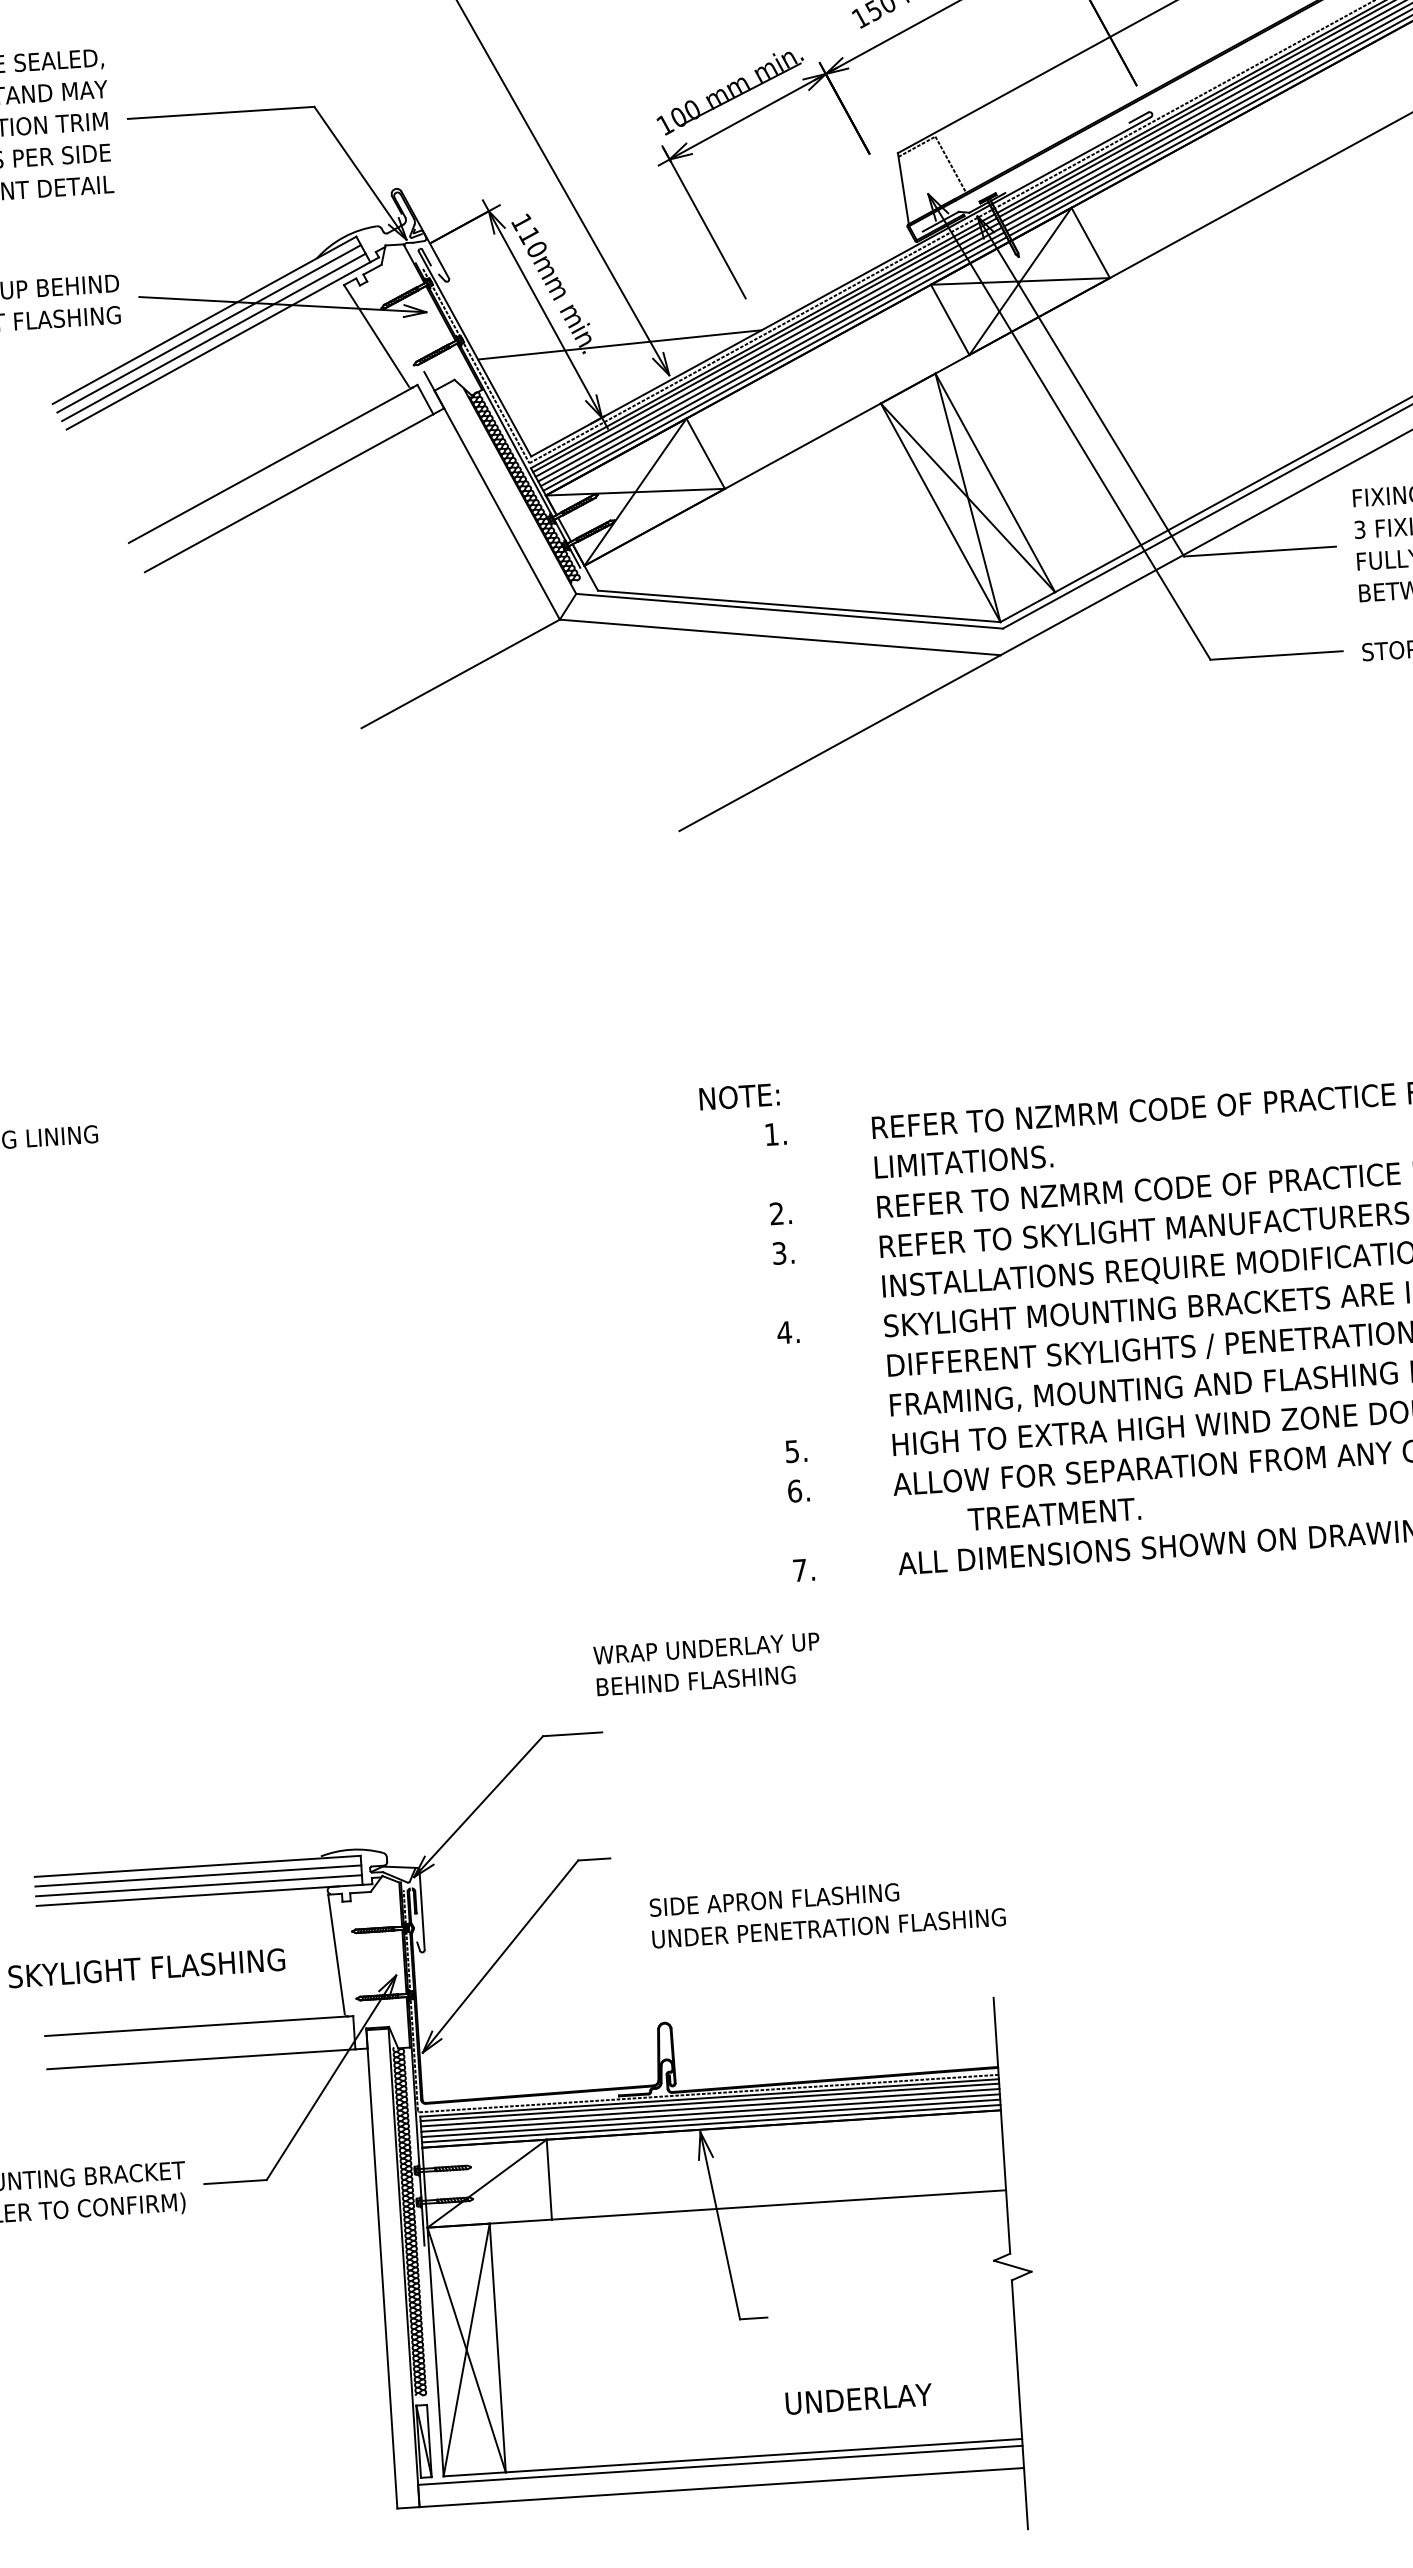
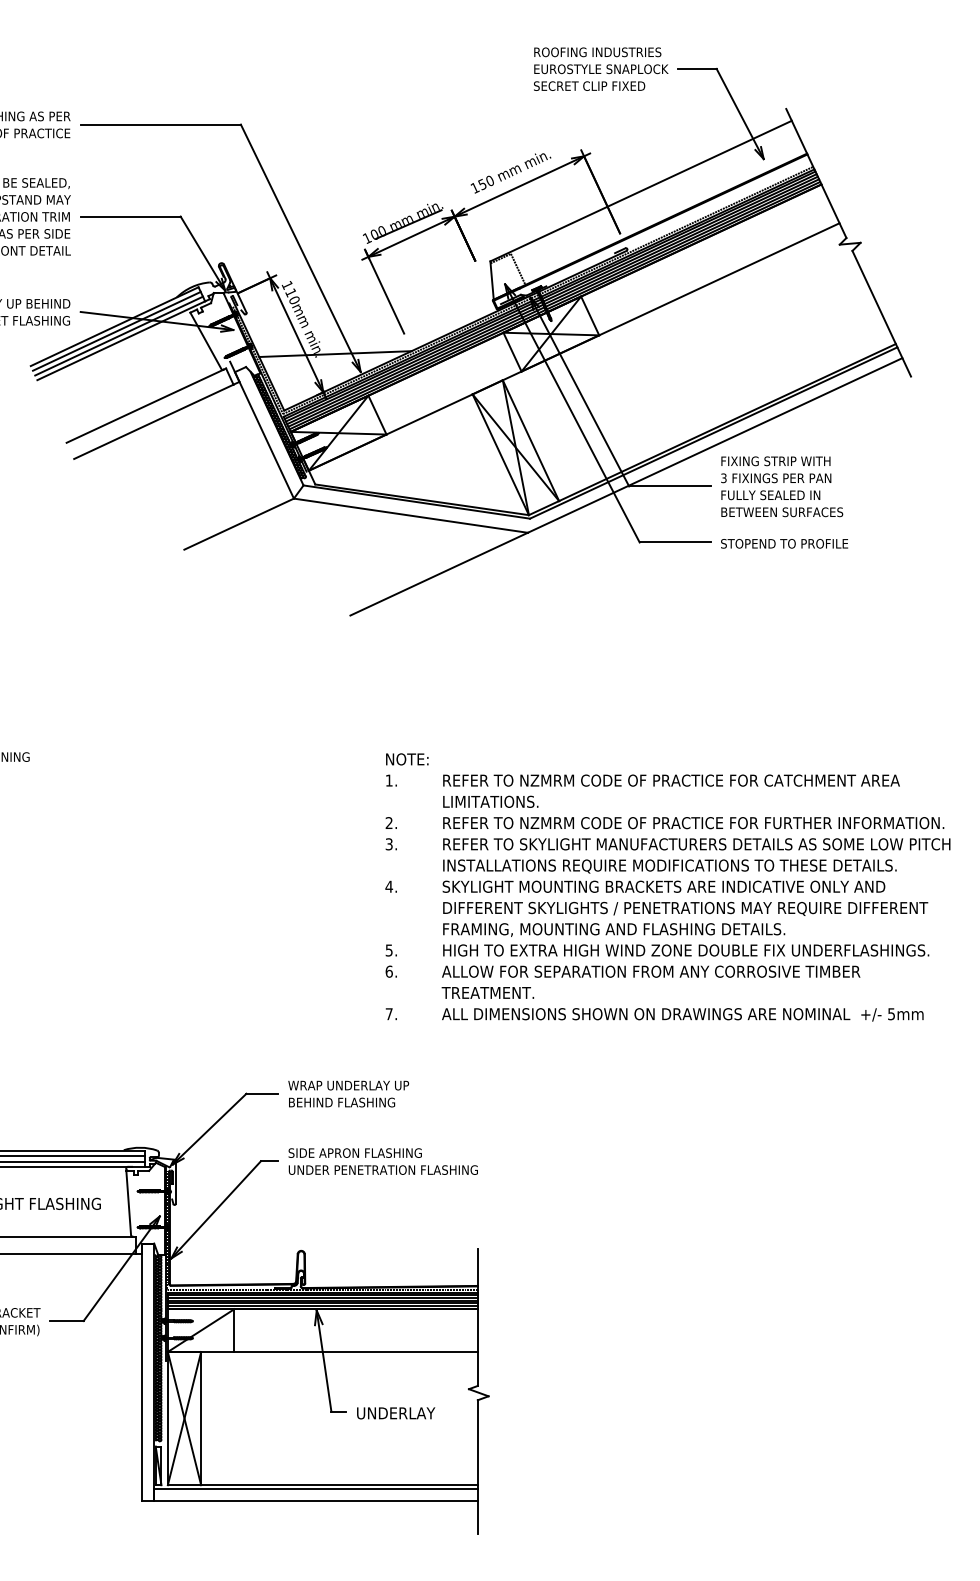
text: (739, 1096) -> (407, 759), moved
text: (1053, 1513) -> (487, 992), moved
text: (707, 1663) -> (348, 1093), moved
text: (826, 1912) -> (382, 1161), moved
text: (859, 2399) -> (396, 1413), moved

